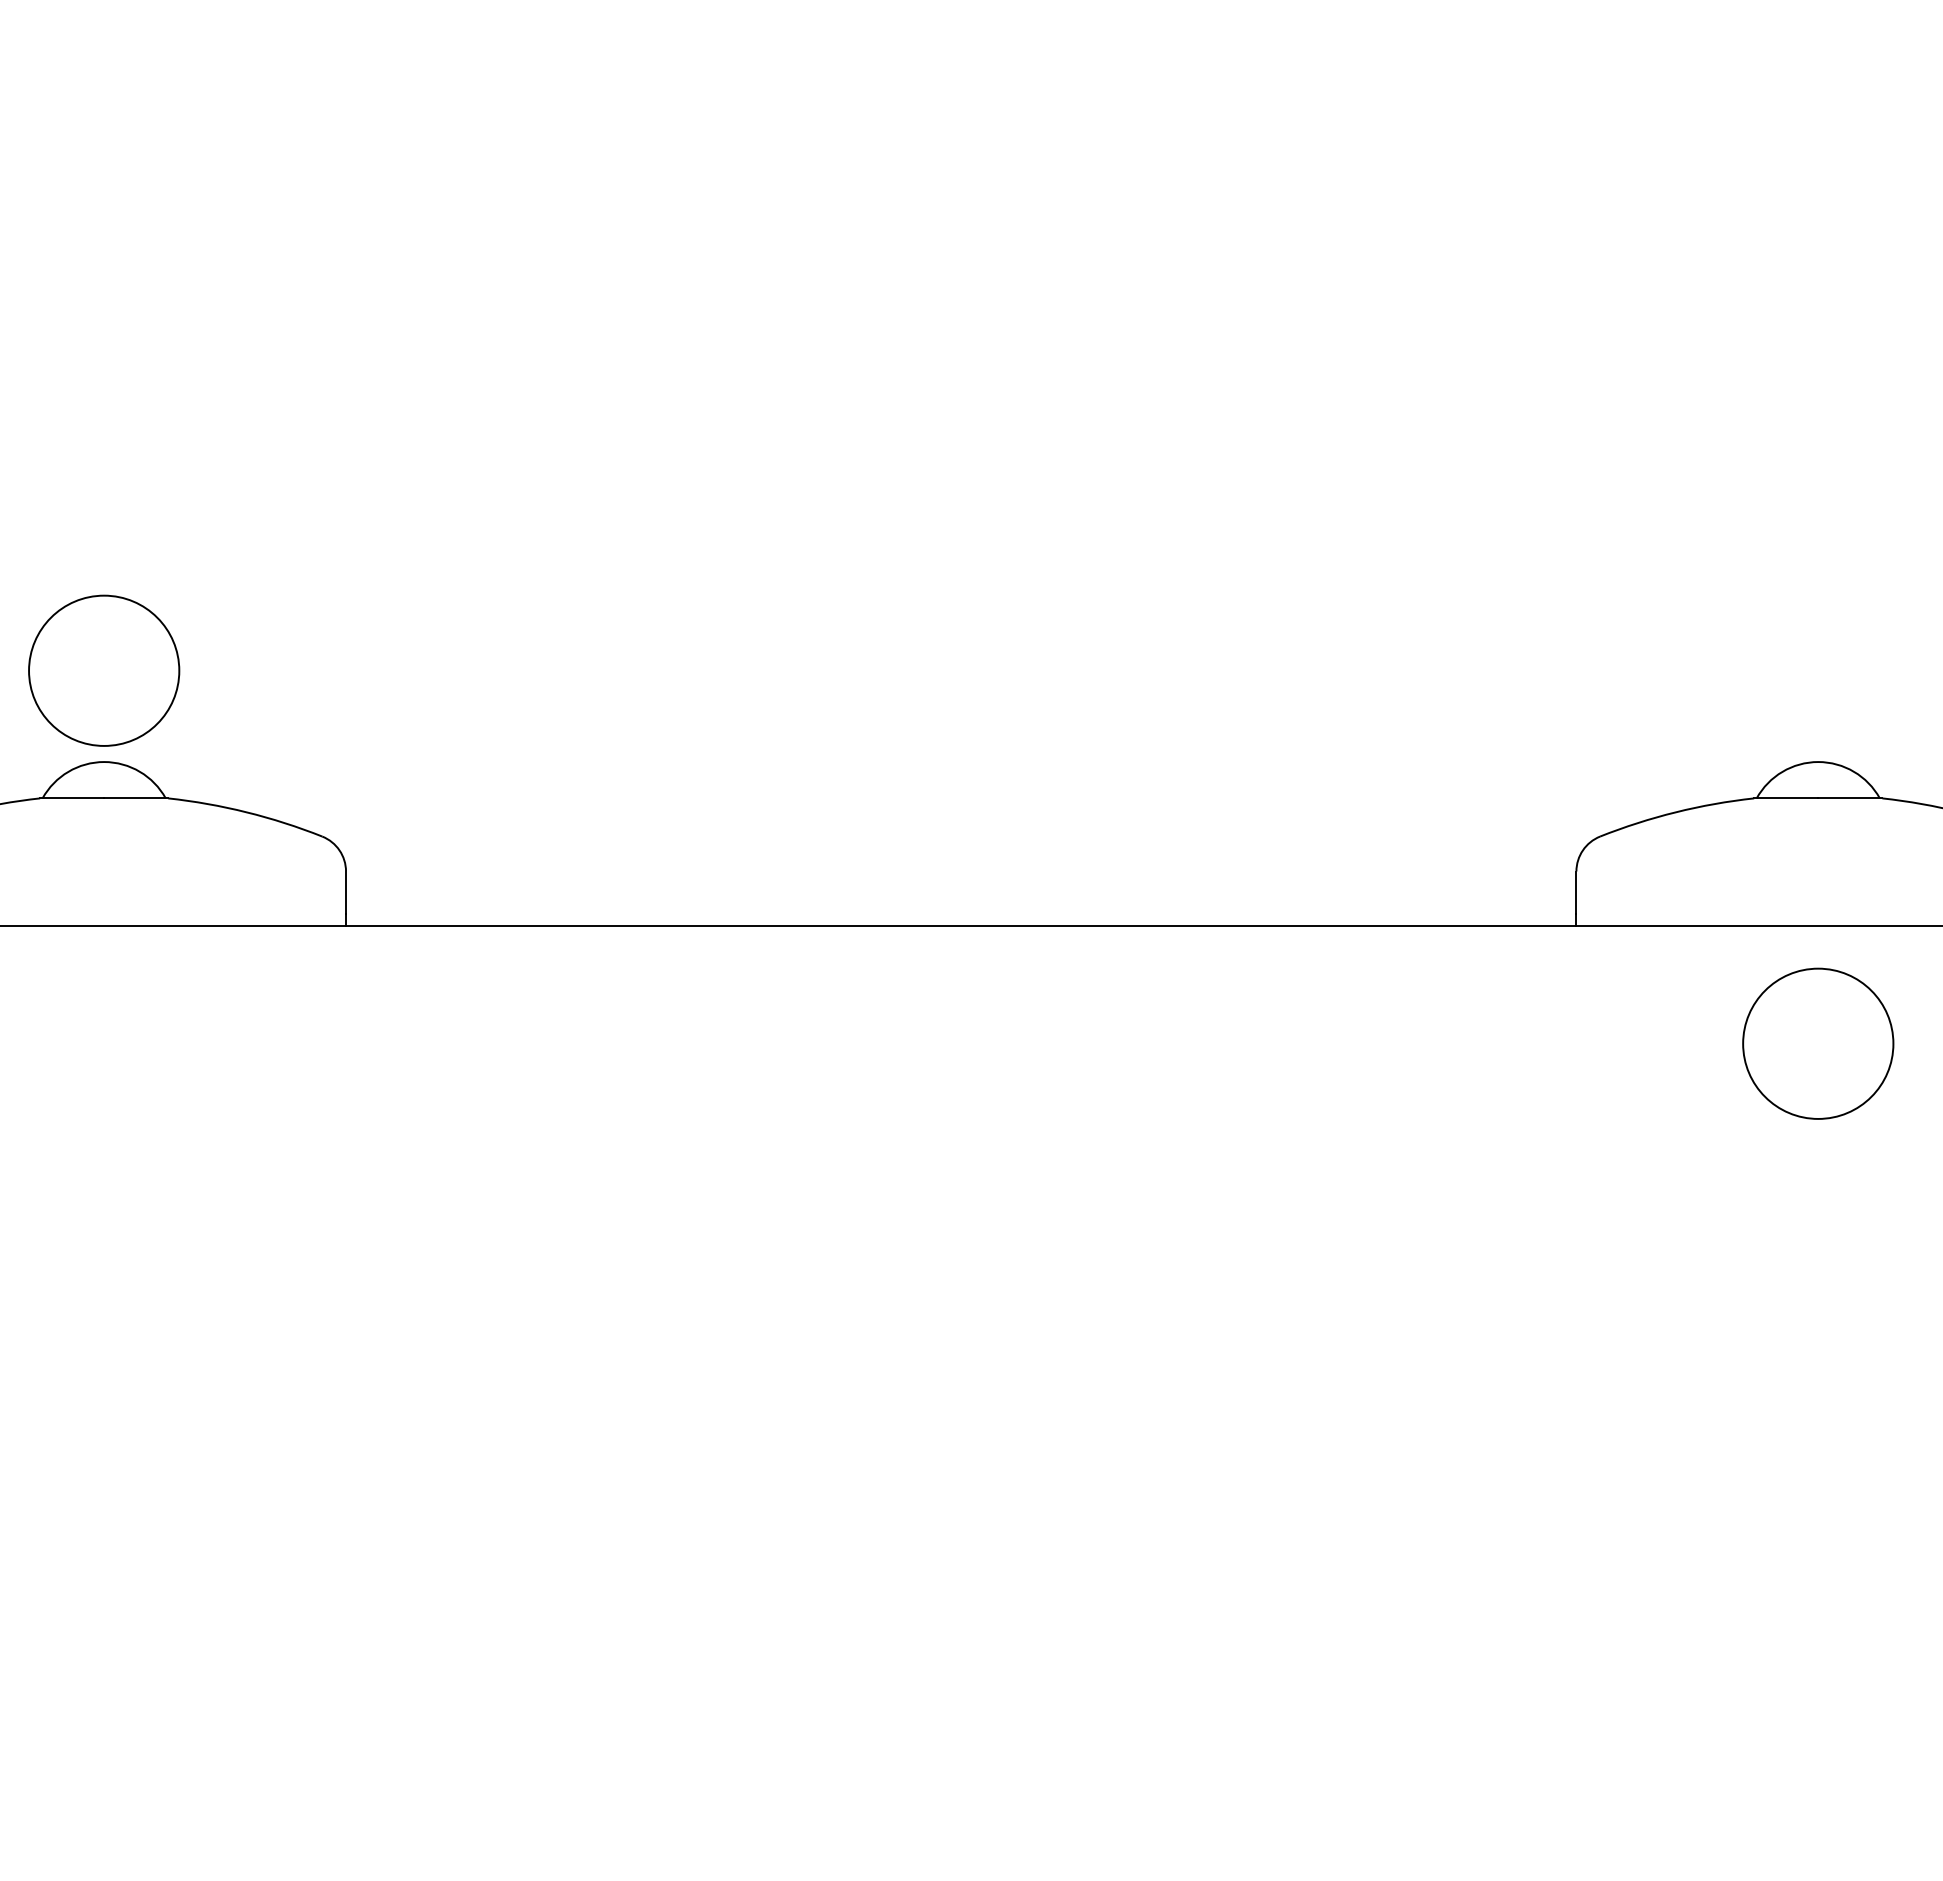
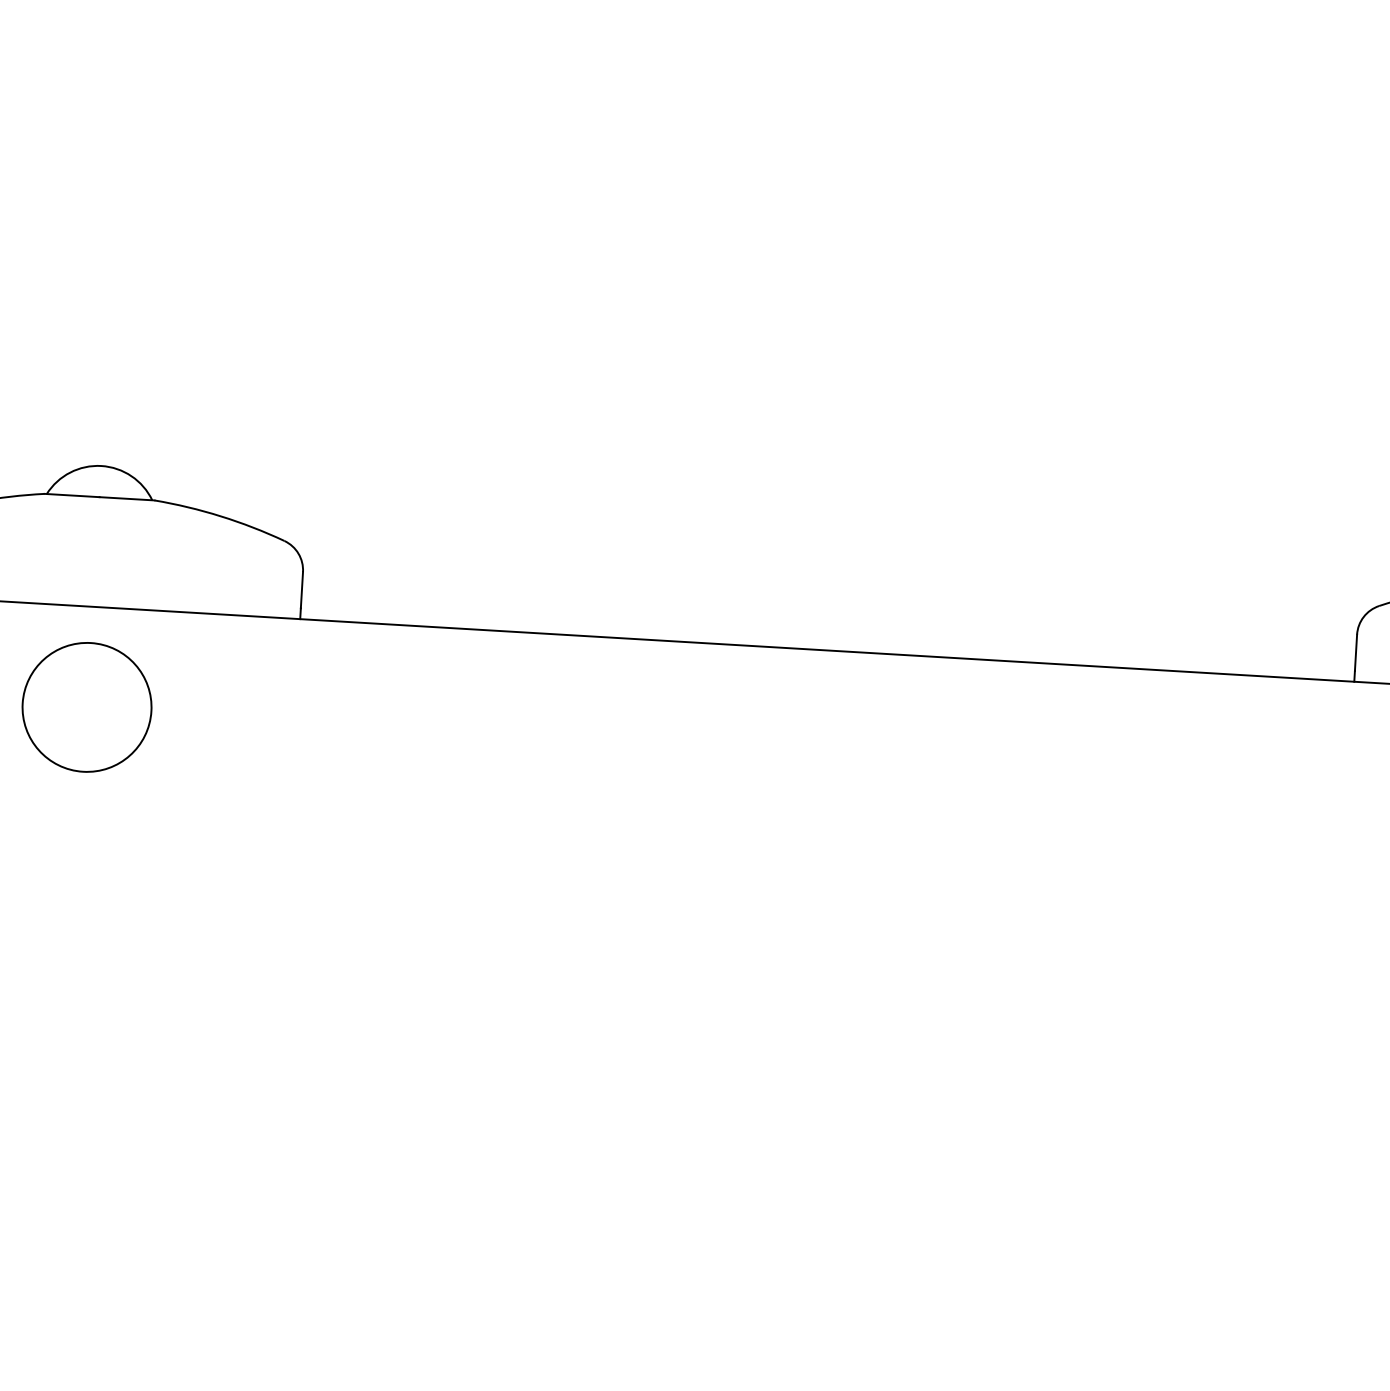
circle: (104, 670) -> (87, 707), moved

